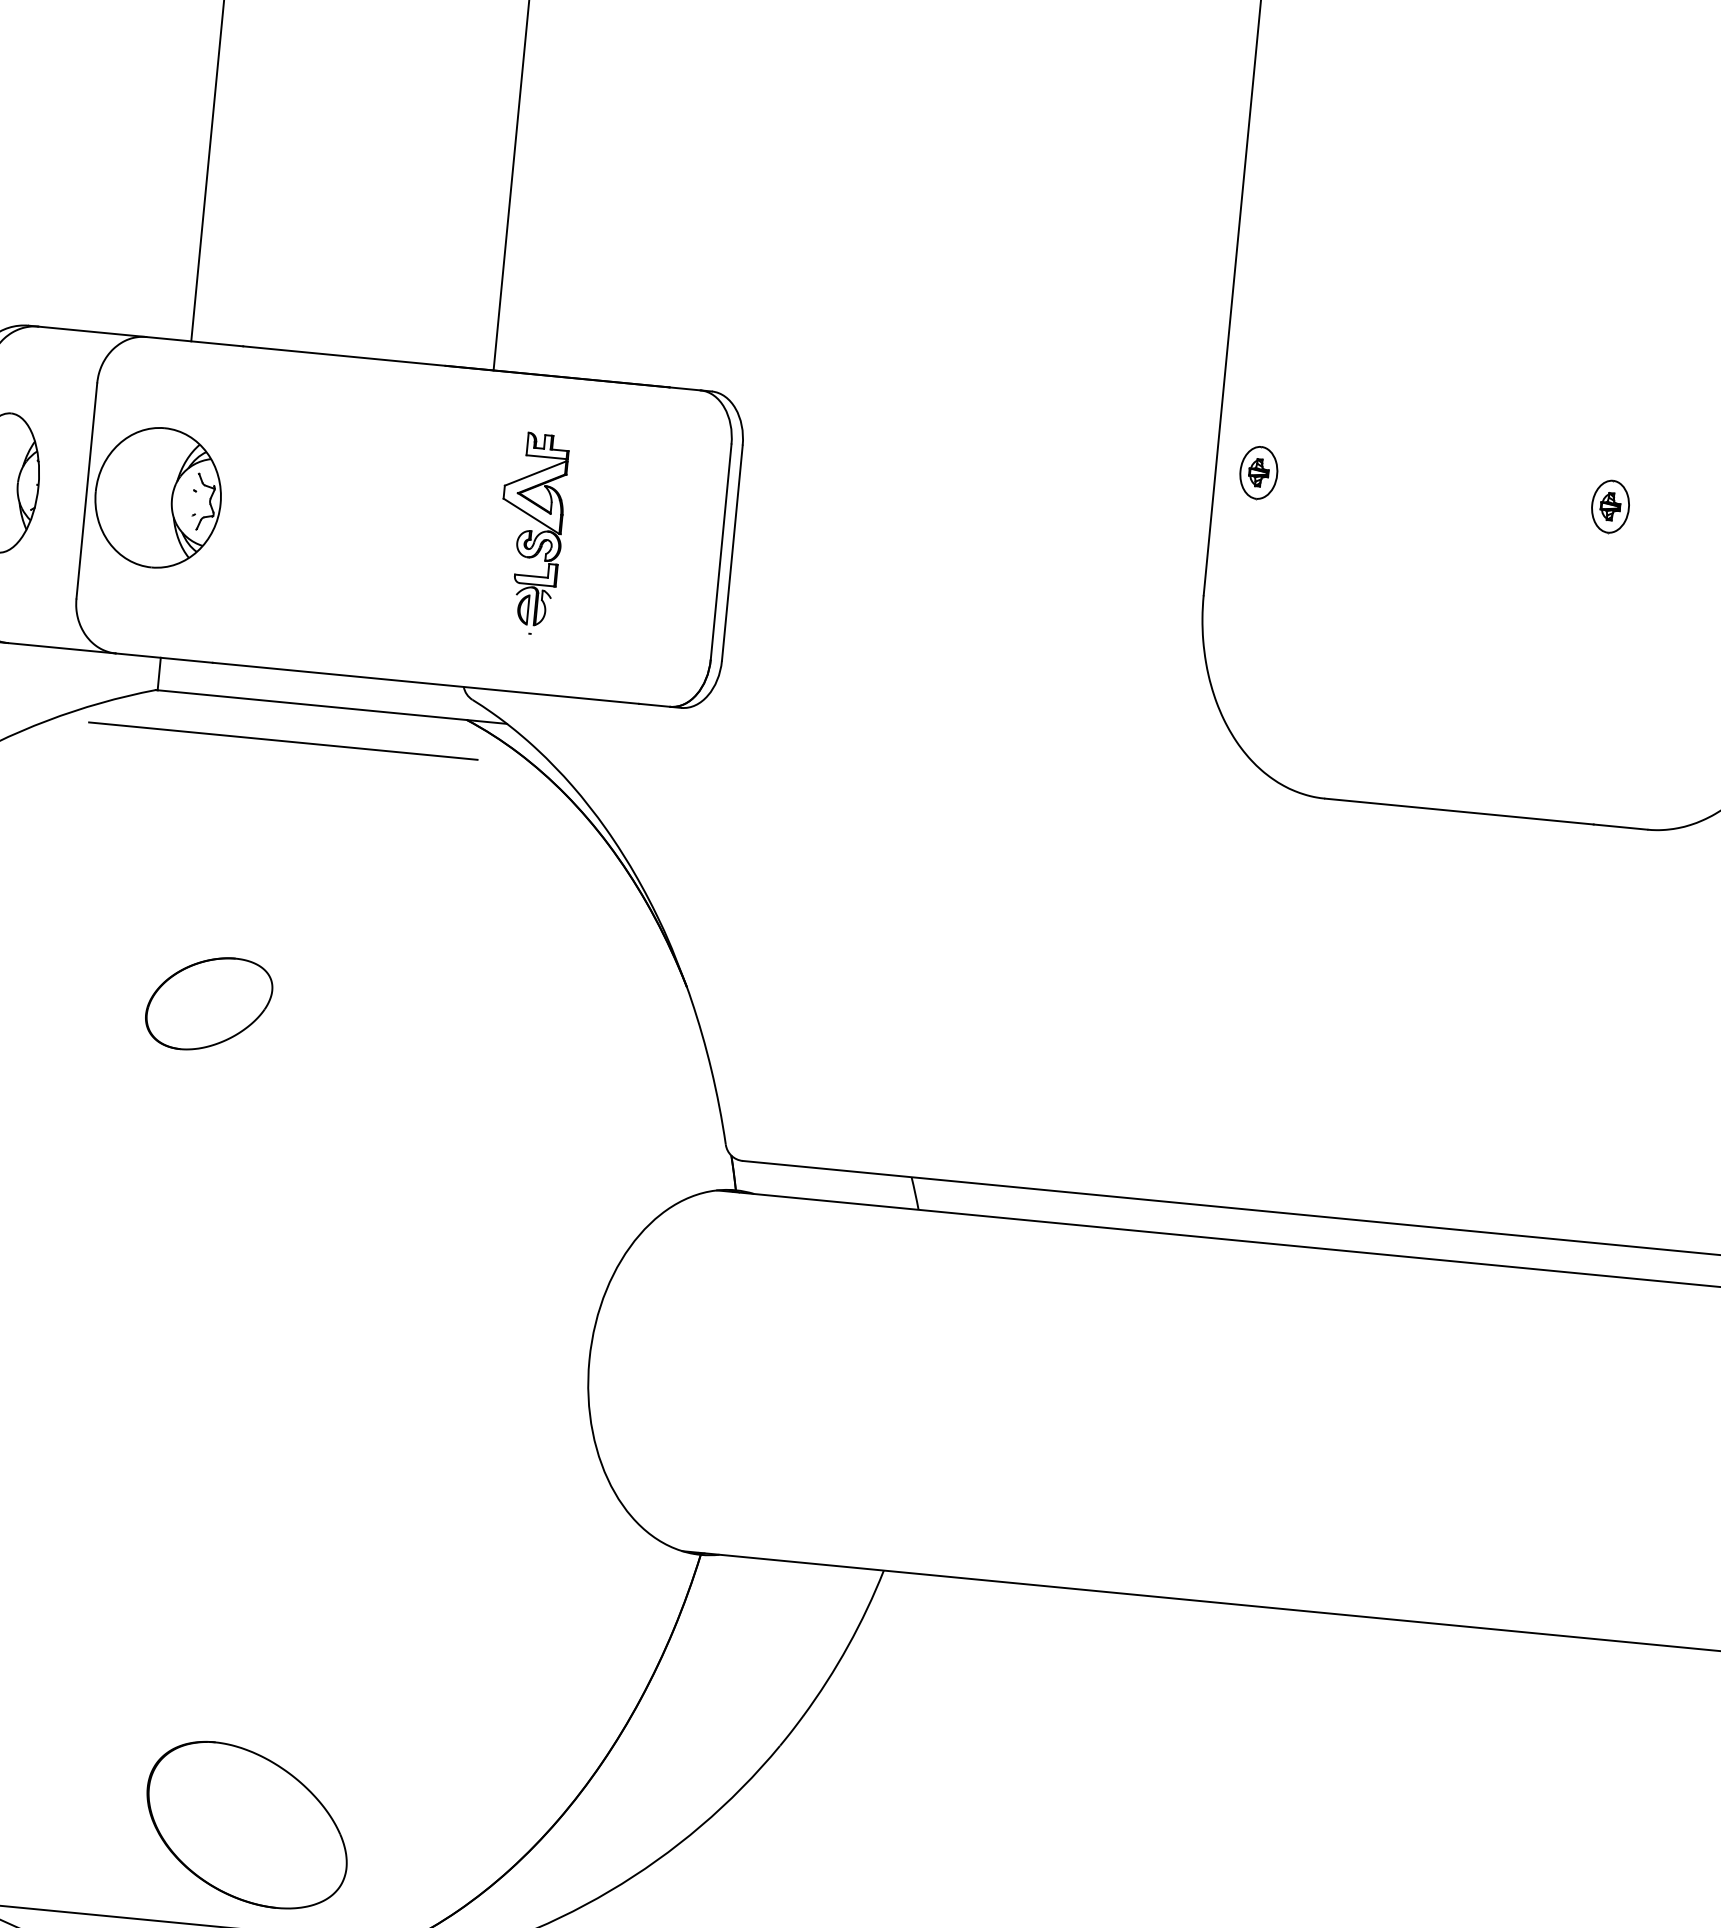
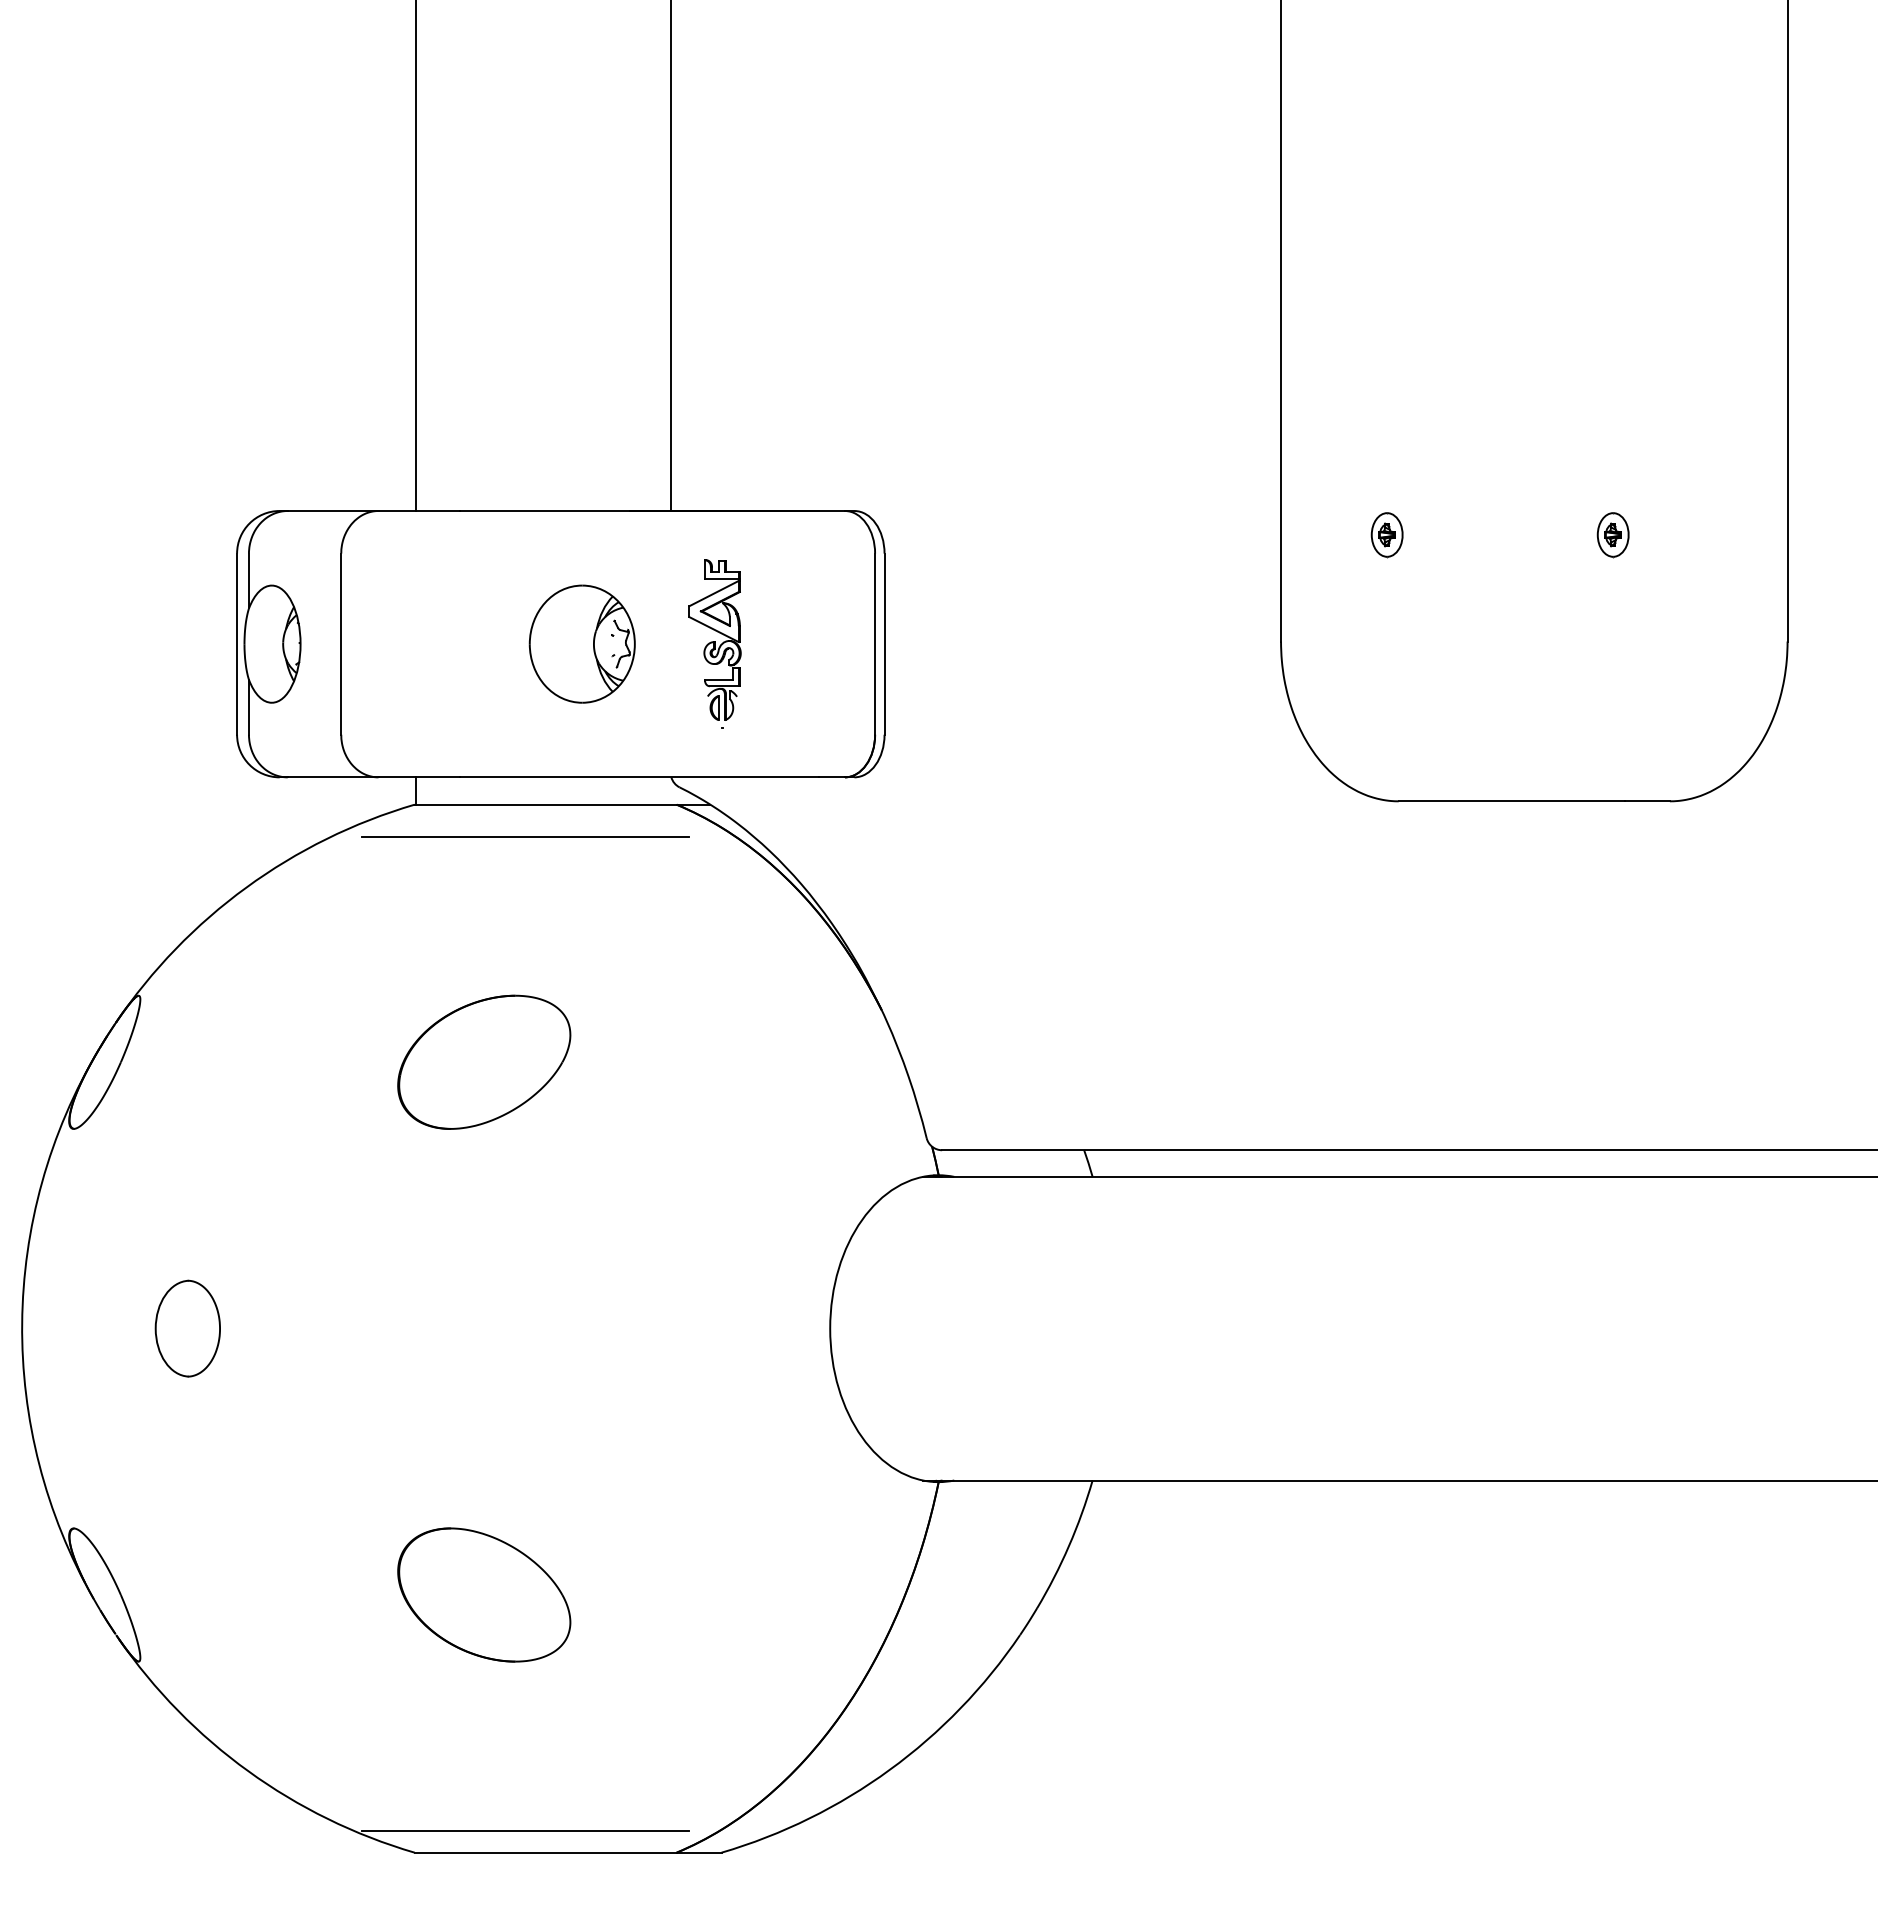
part: (1257, 473) -> (1386, 535), moved
part: (157, 496) -> (581, 643), moved
part: (209, 1003) -> (484, 1061), size x1.67
part: (247, 1824) -> (484, 1594), moved

